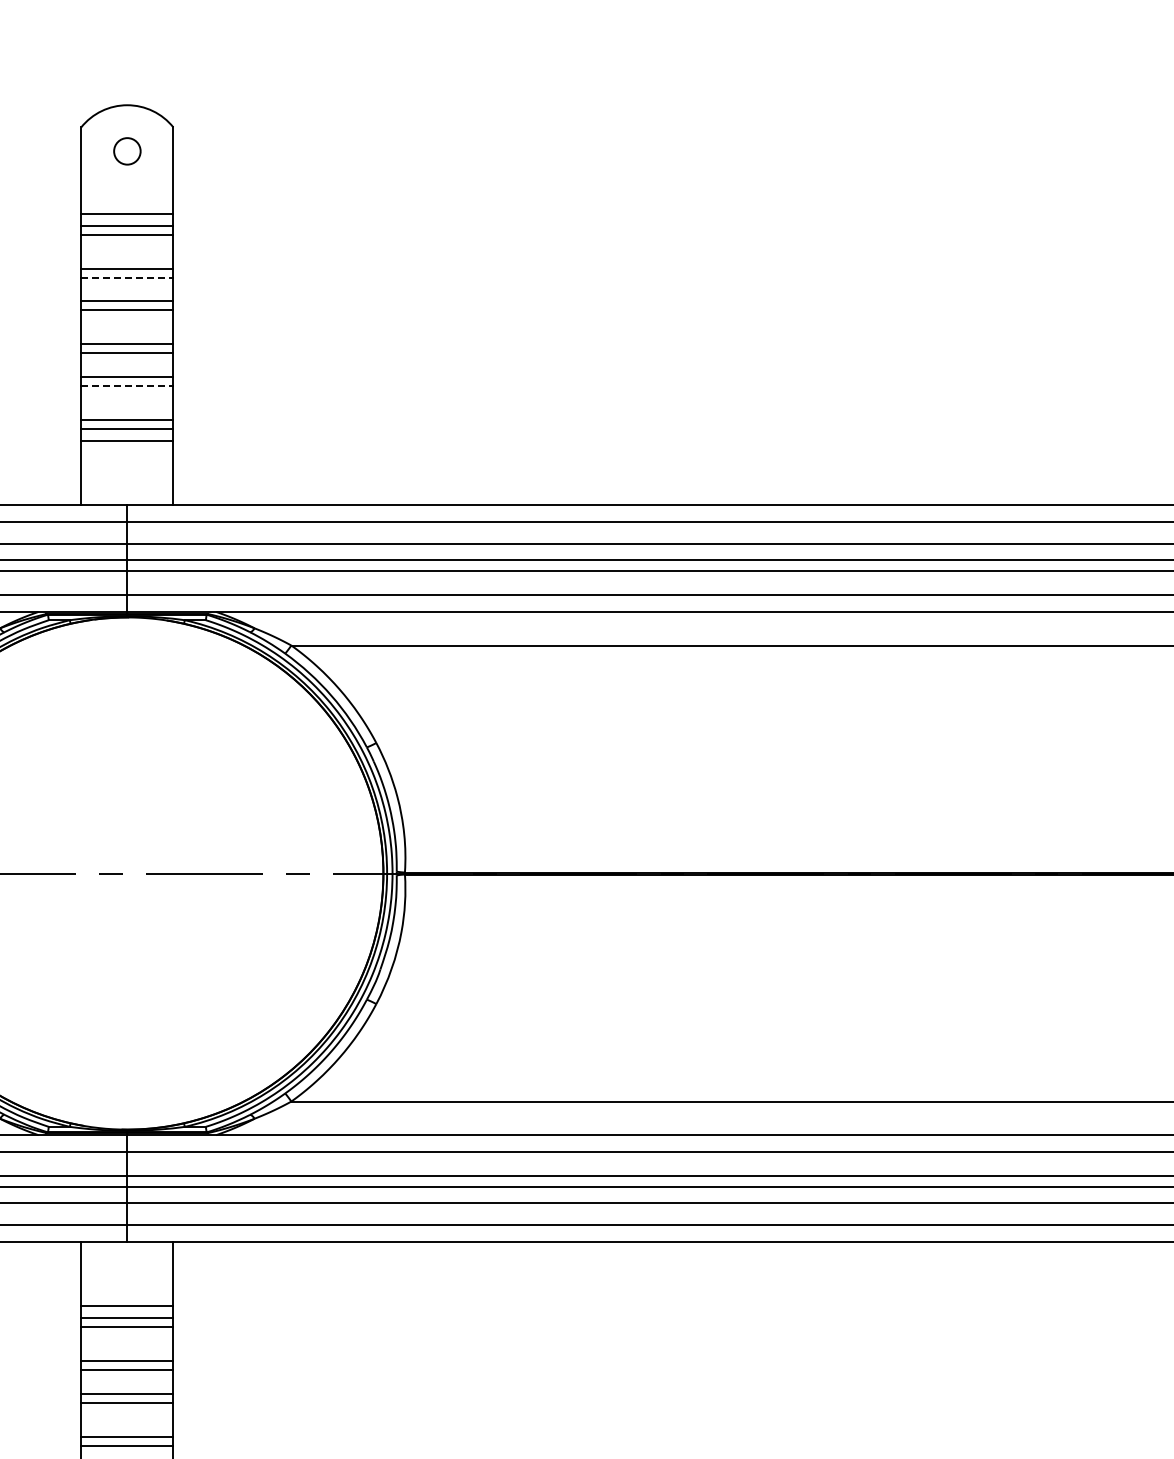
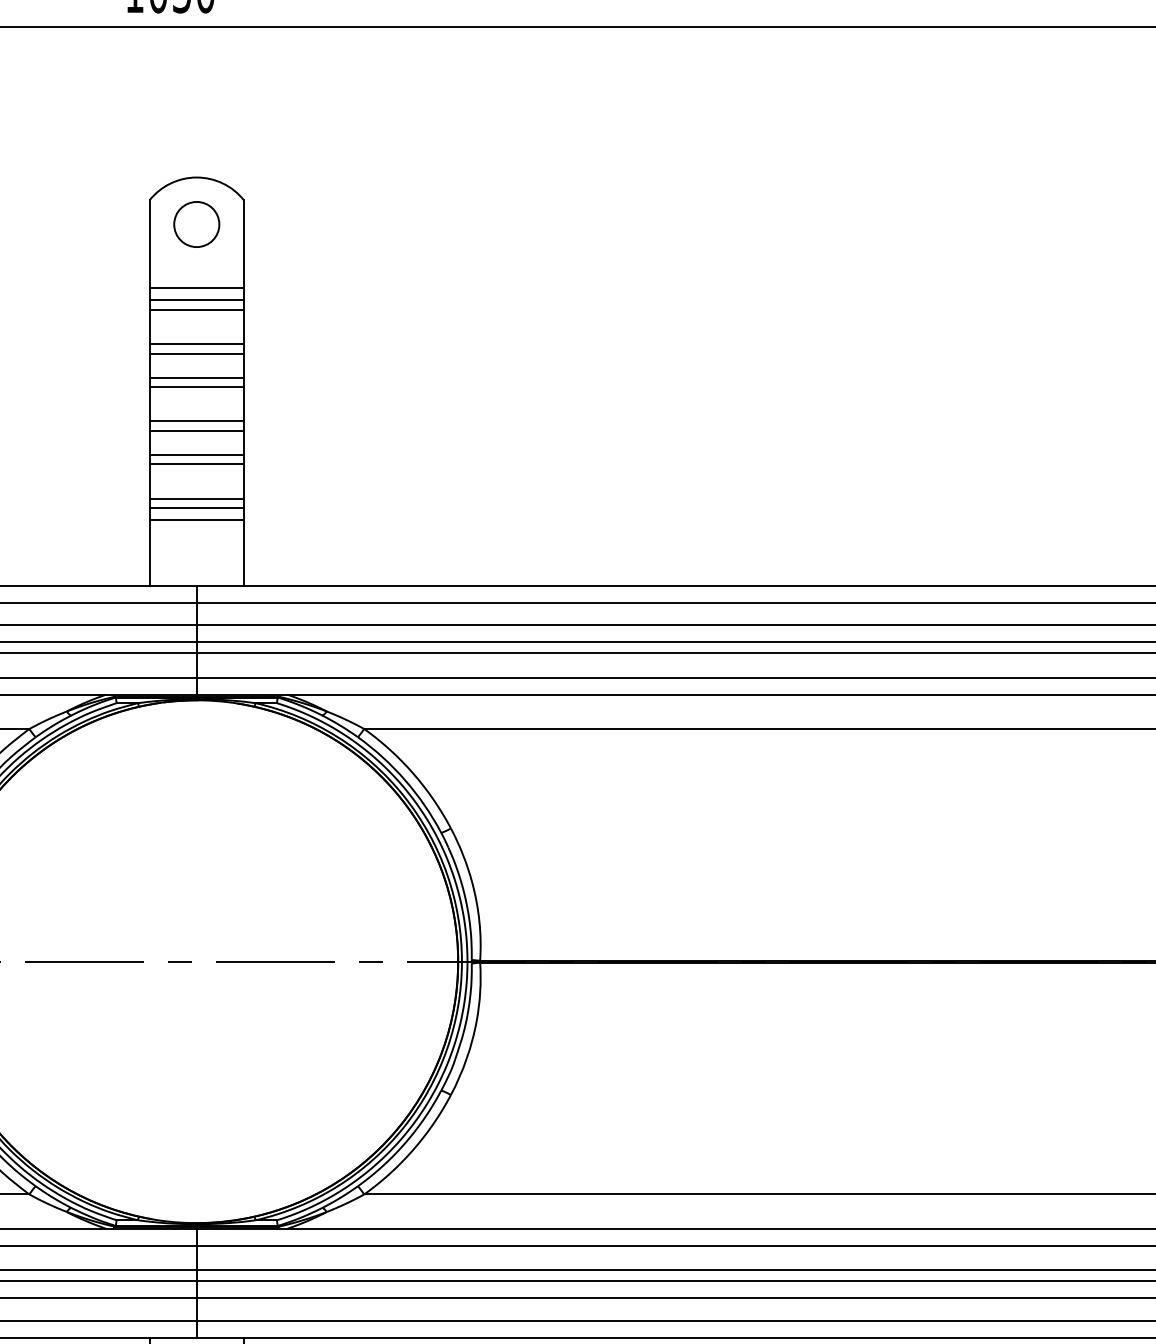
circle: (127, 151) -> (196, 224), size x1.67
line: (127, 277) -> (196, 353), dashed -> solid
line: (127, 385) -> (196, 463), dashed -> solid

